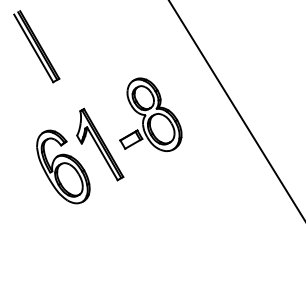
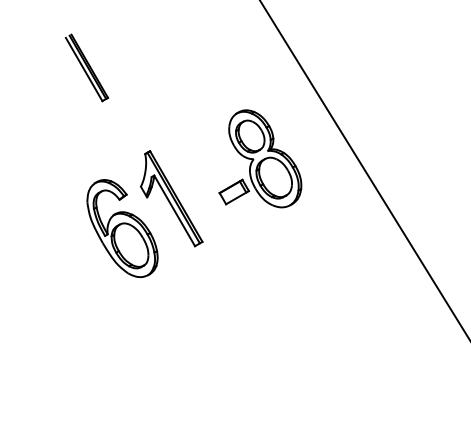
part: (36, 46) -> (86, 67), size x0.7
part: (150, 114) -> (260, 158), moved

